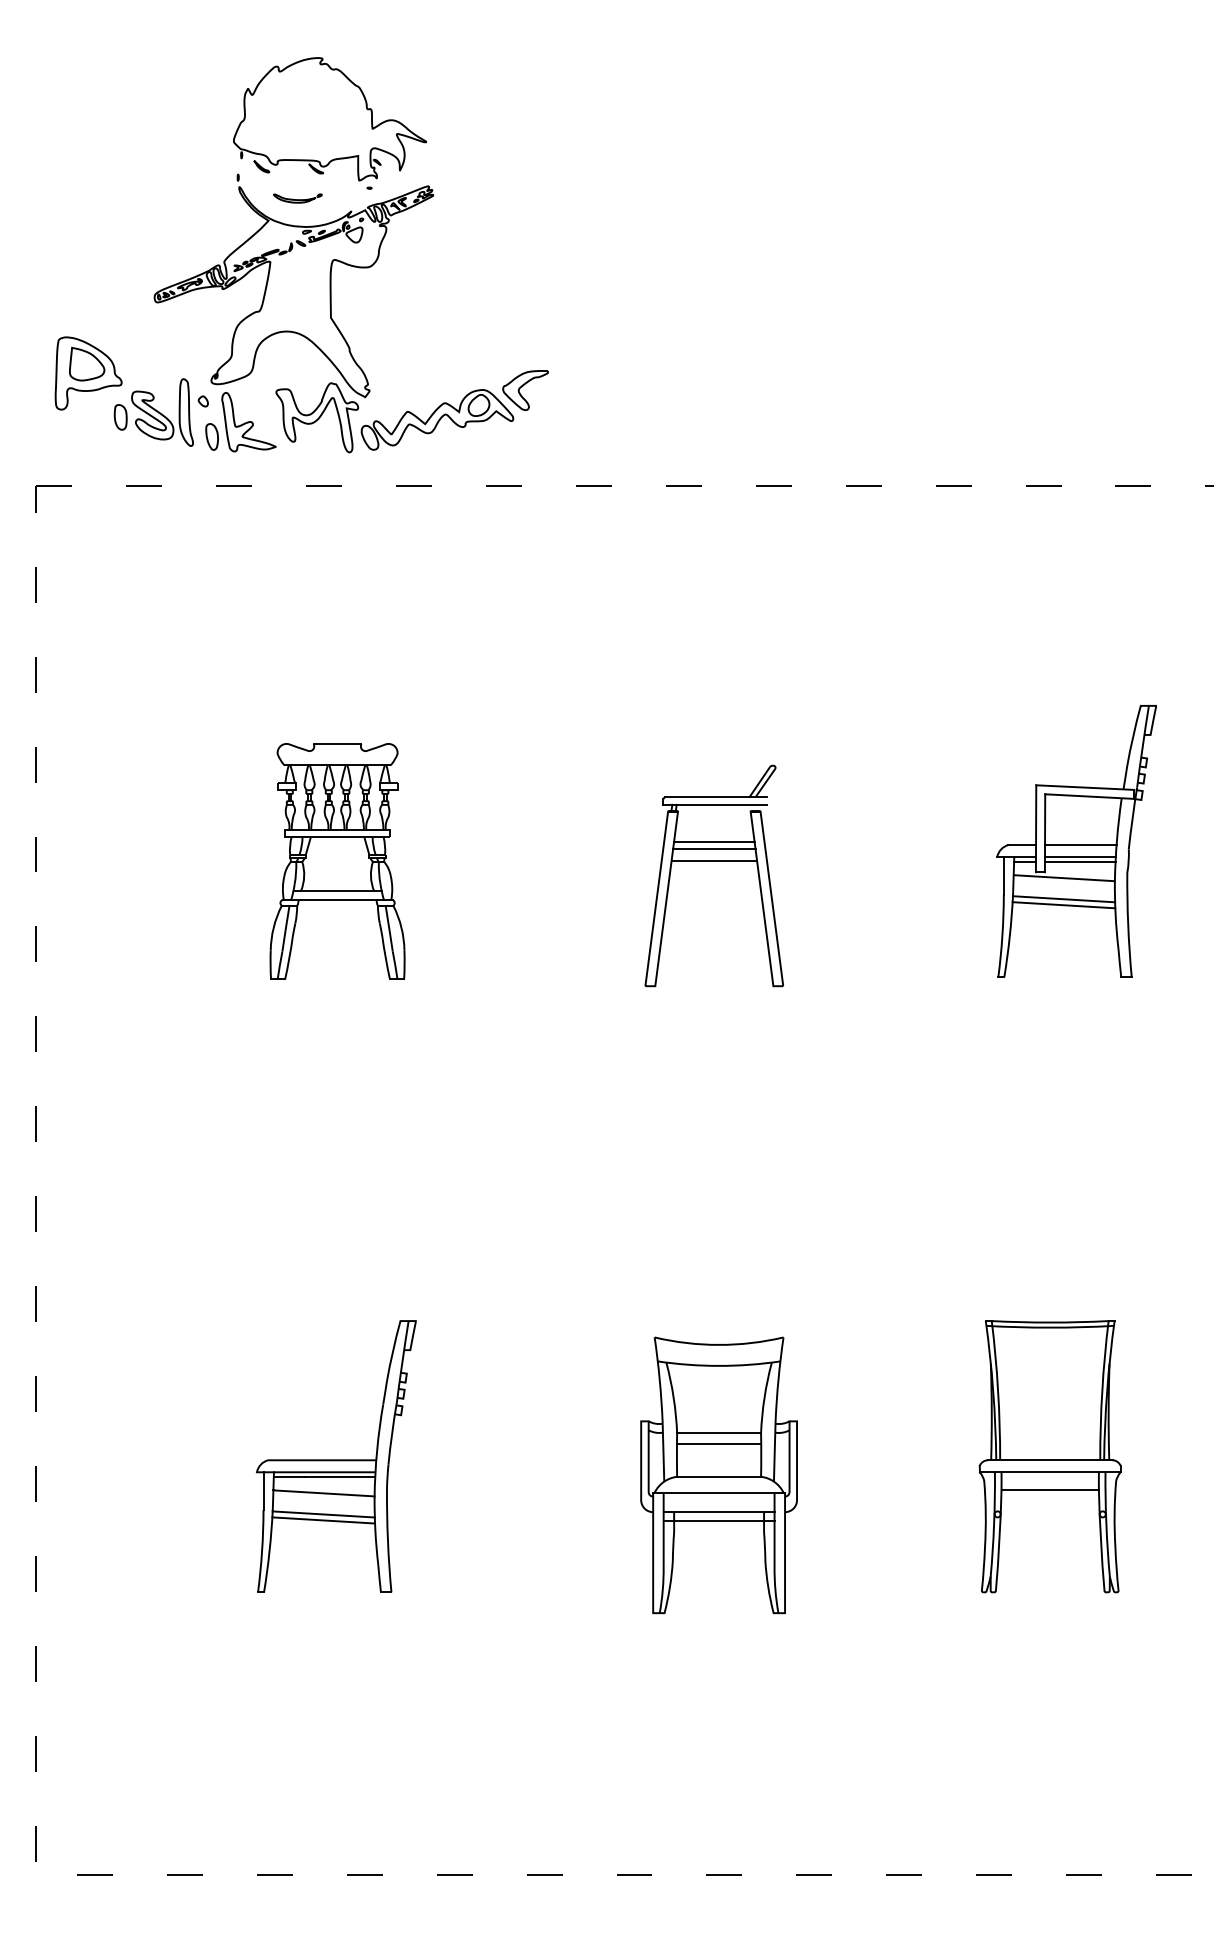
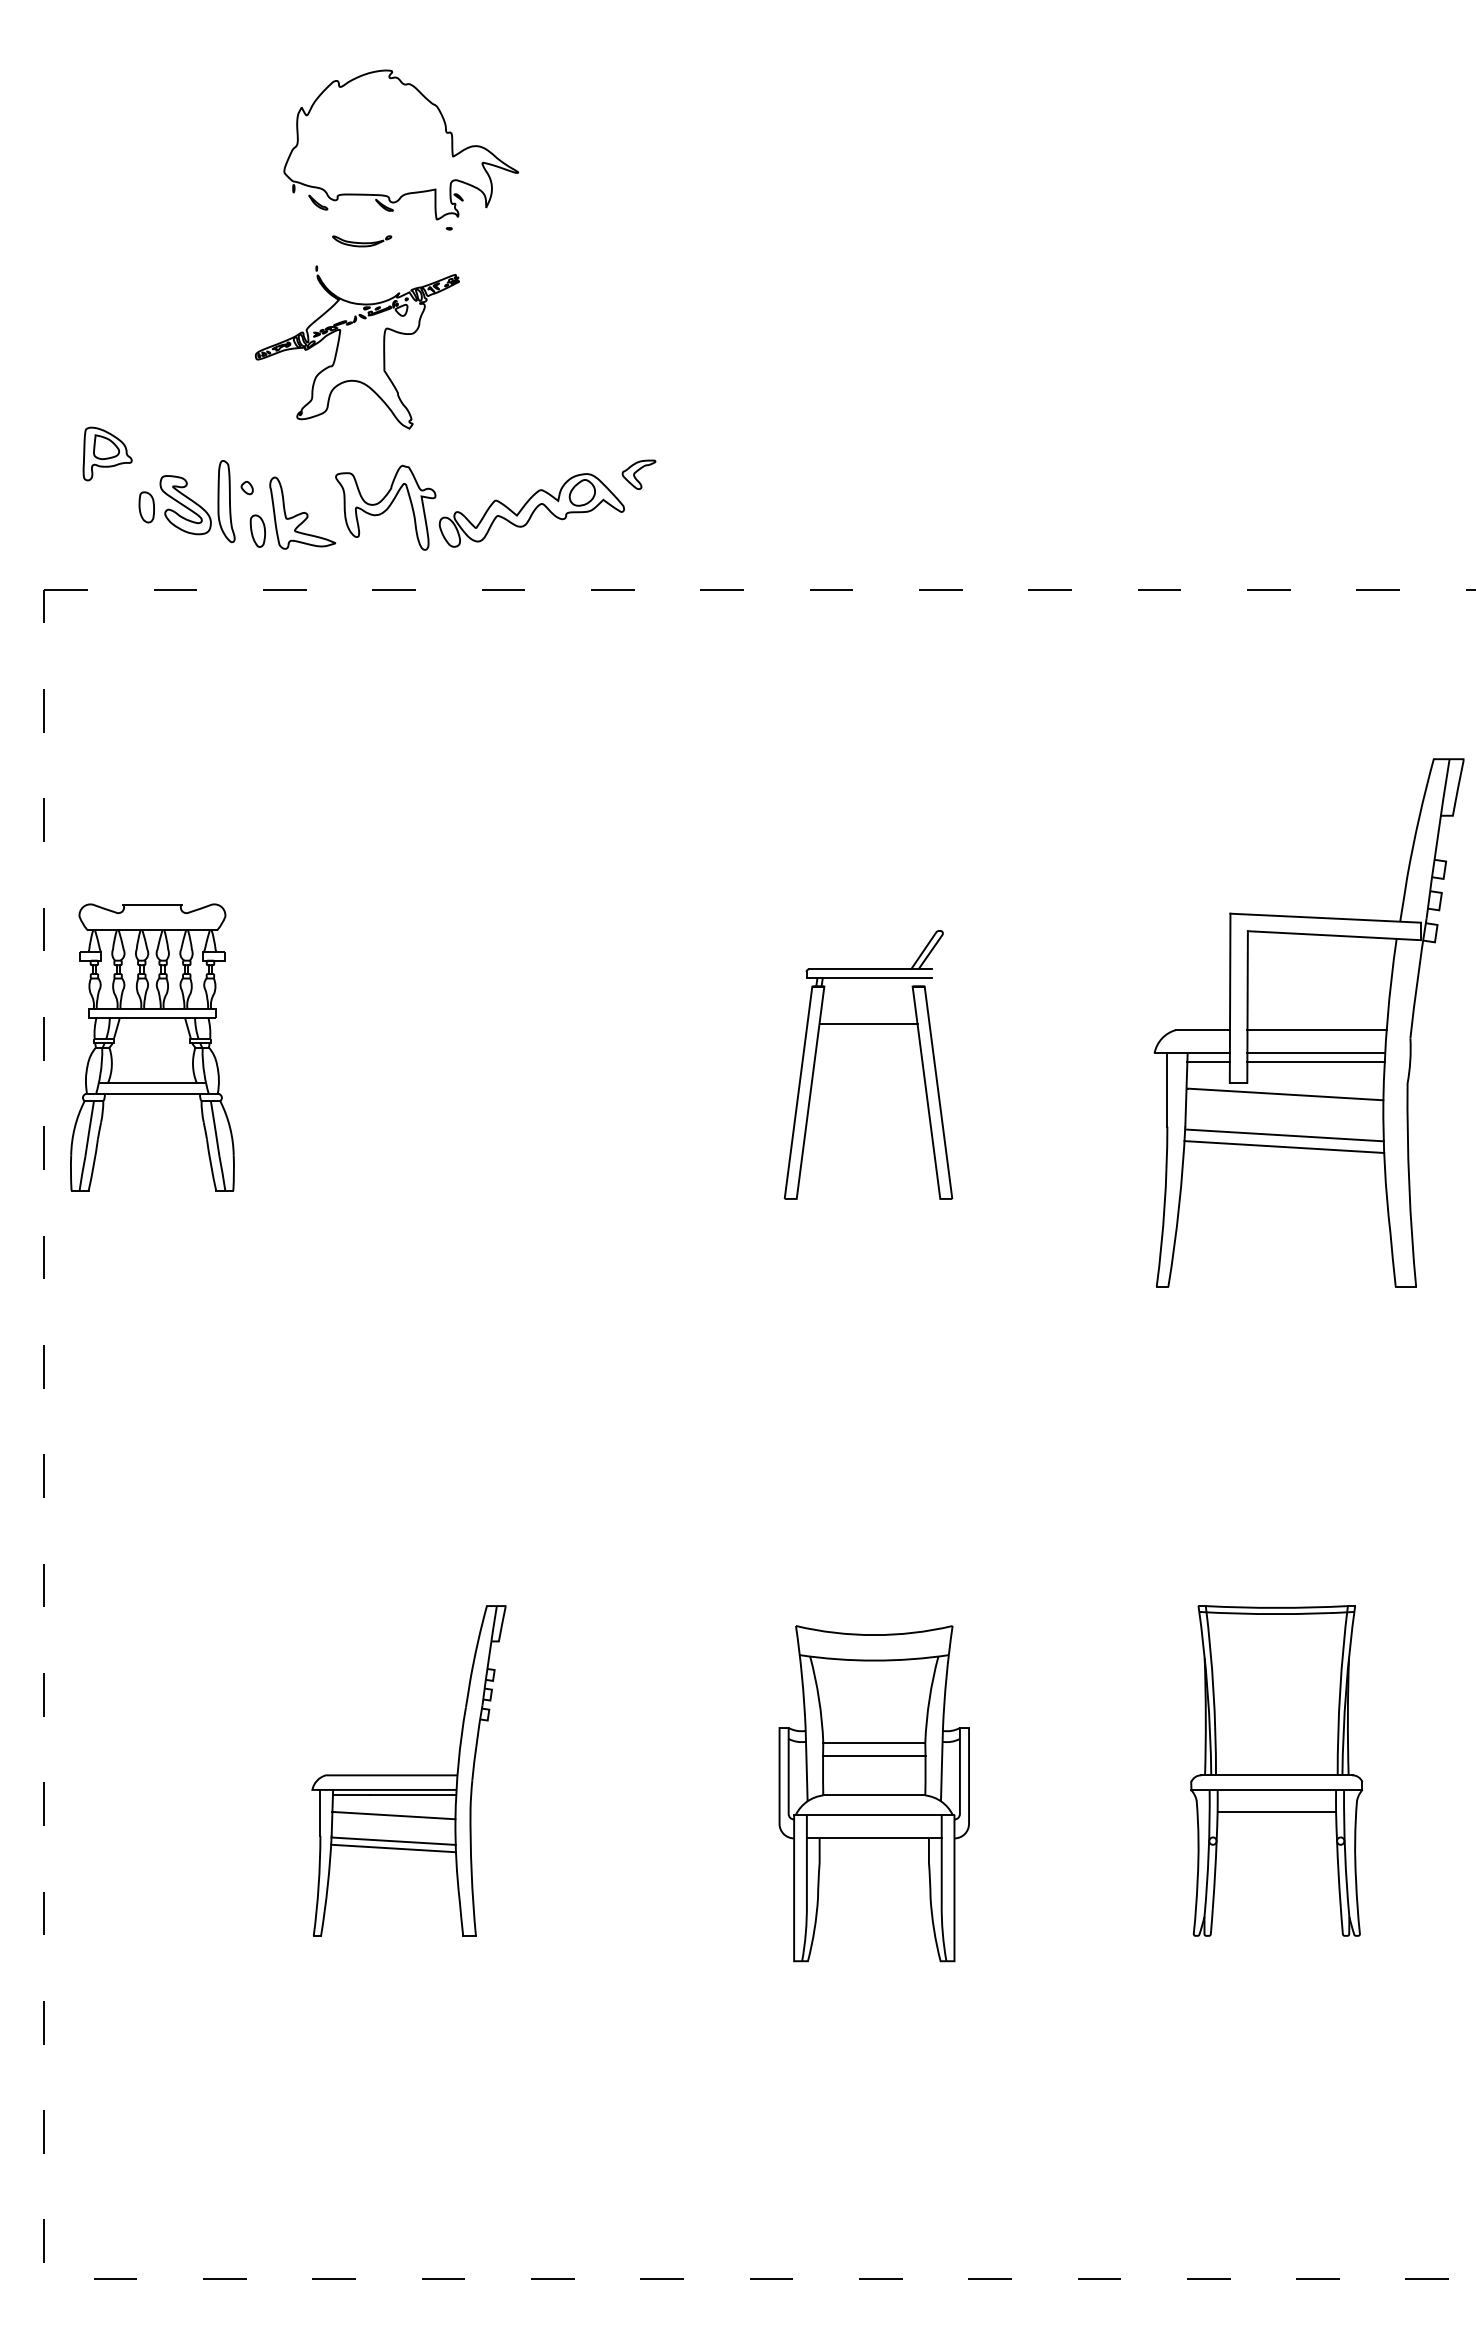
part: (294, 285) -> (357, 347), size x0.6
part: (88, 373) -> (107, 453), size x0.6
part: (525, 390) -> (638, 474), size x0.6
part: (1076, 841) -> (1308, 1022), size x1.6
line: (714, 849) -> (868, 1032), removed
part: (337, 861) -> (152, 1047), moved
line: (714, 861) -> (868, 1047), removed
line: (719, 1521) -> (874, 1849), removed

